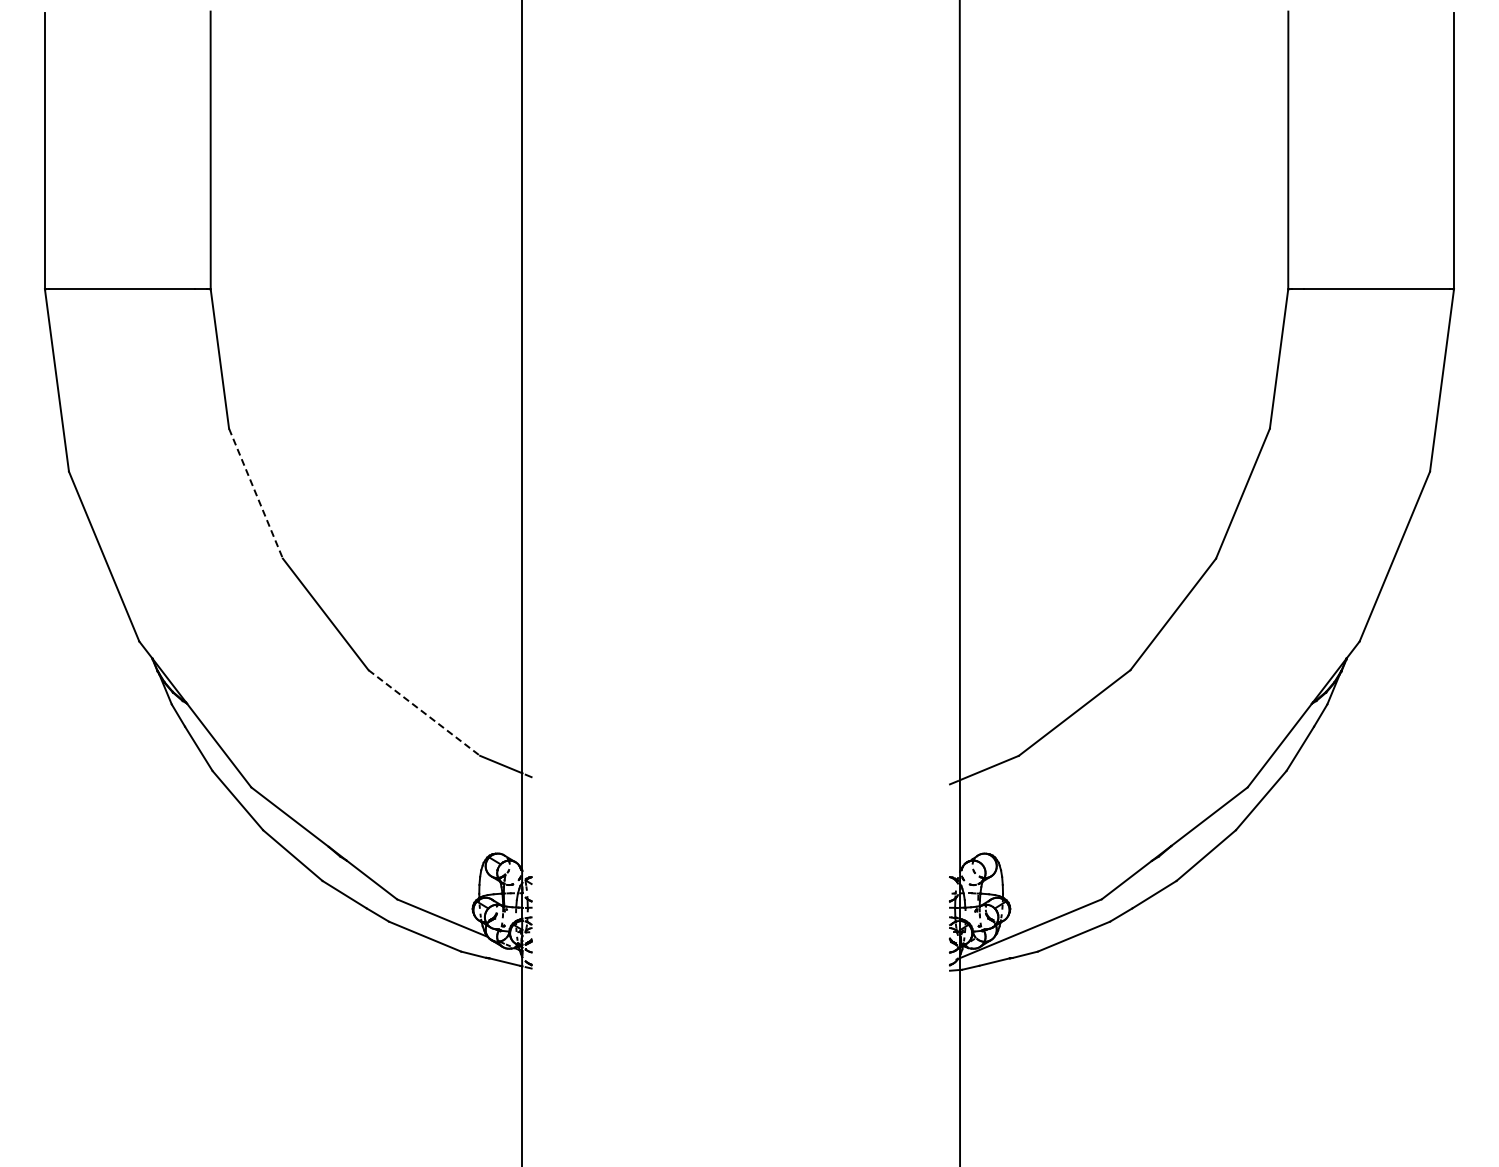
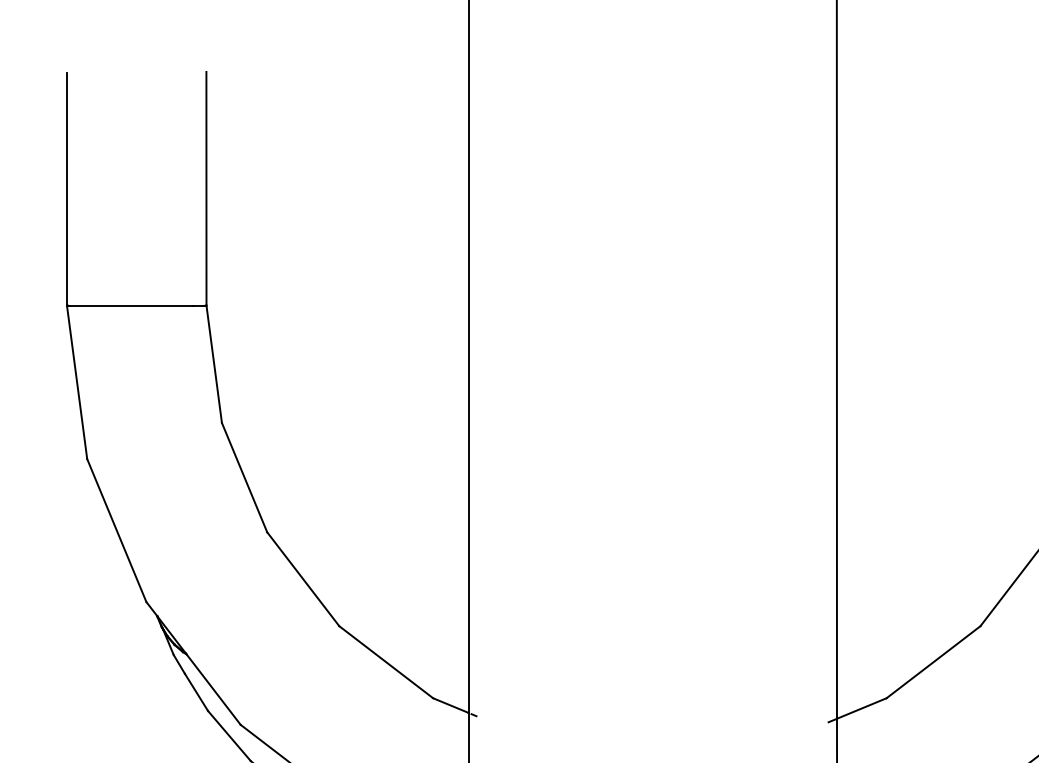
line: (256, 494) -> (245, 478), dashed -> solid
line: (424, 713) -> (386, 662), dashed -> solid

